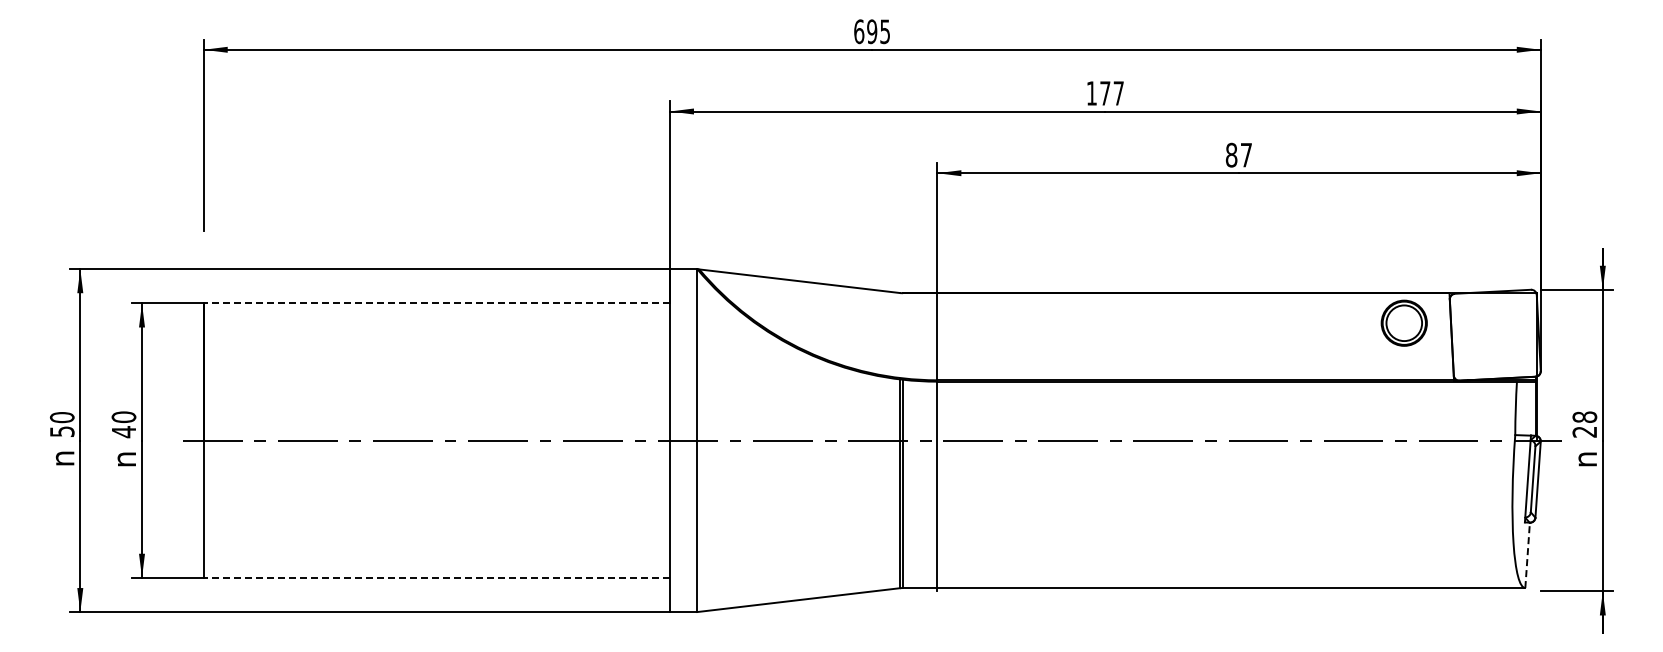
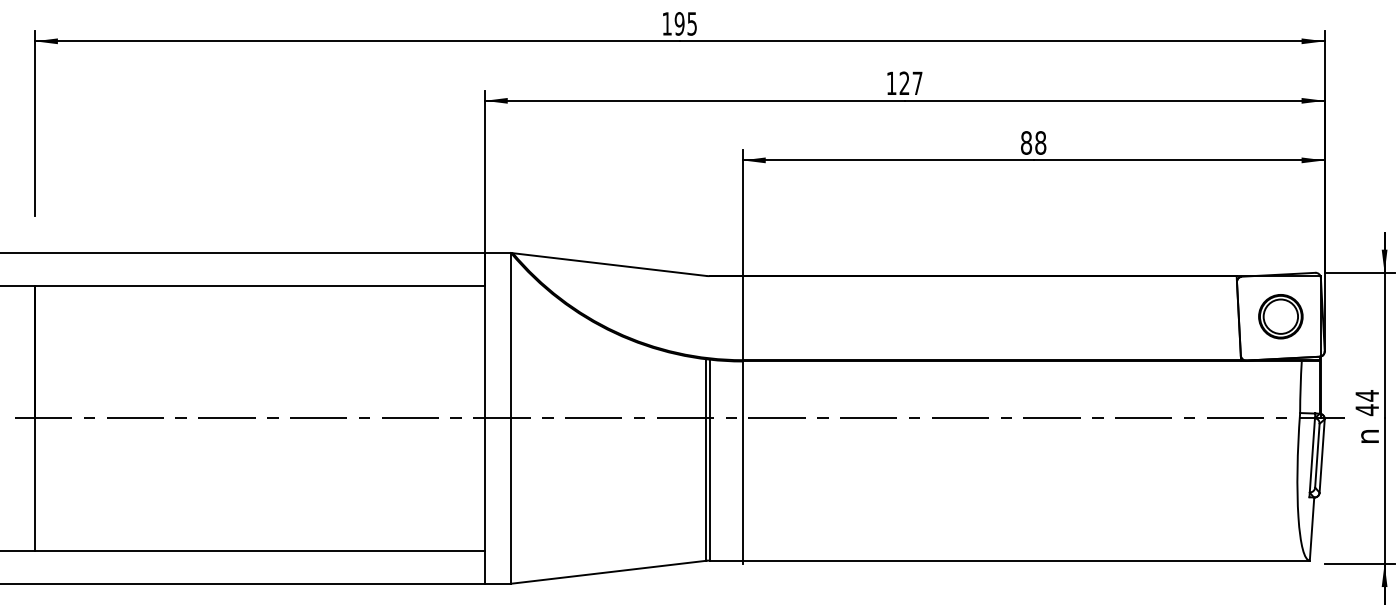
text: (859, 31) -> (667, 23), 695 -> 195
text: (1105, 93) -> (904, 83), 177 -> 127
text: (1246, 154) -> (1040, 142), 87 -> 88
line: (436, 303) -> (259, 286), dashed -> solid
part: (1403, 322) -> (1280, 315), moved
text: (1584, 424) -> (1366, 402), 28 -> 44
line: (1527, 555) -> (1311, 529), dashed -> solid
line: (436, 577) -> (259, 550), dashed -> solid

